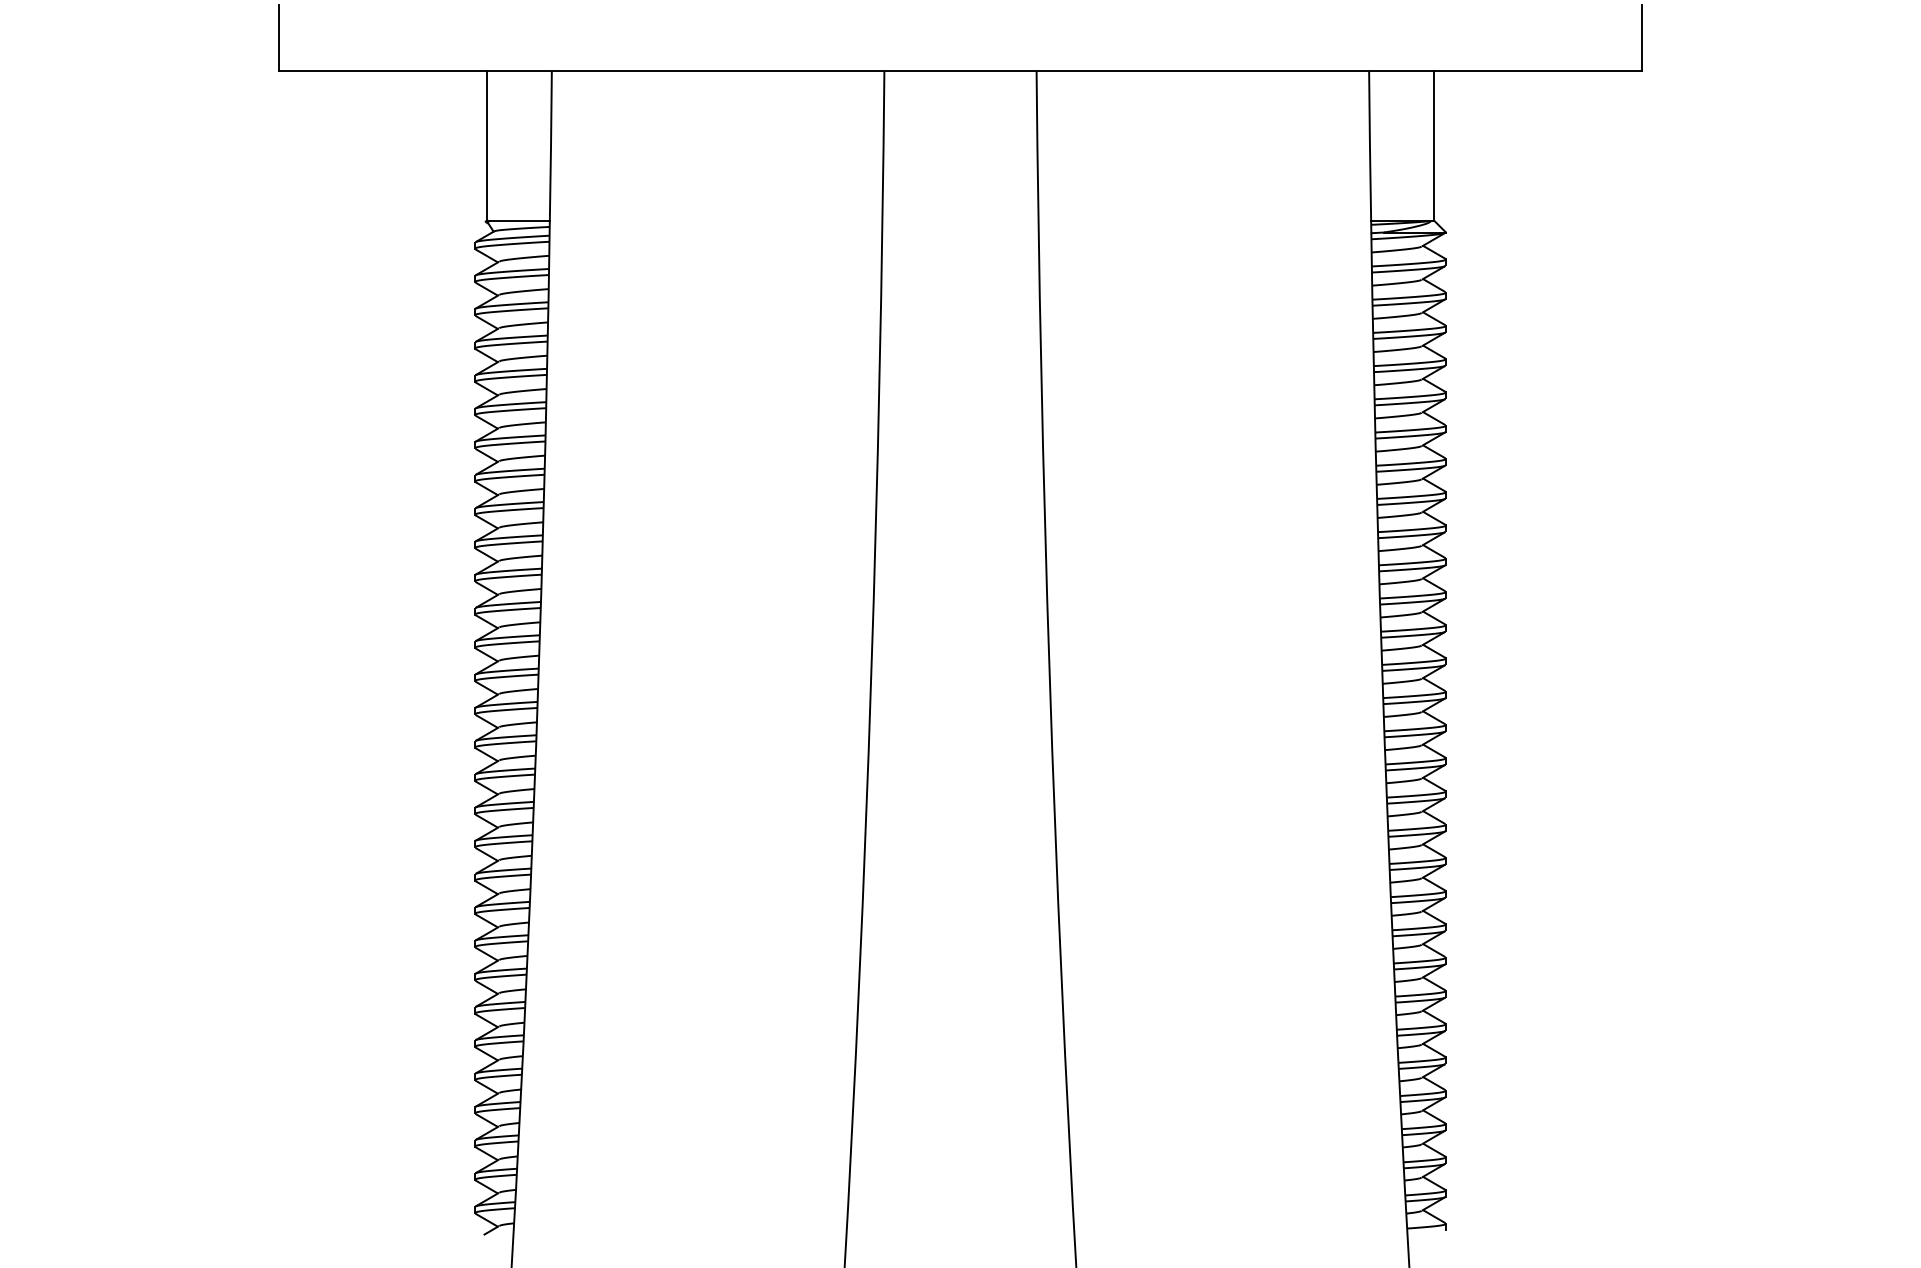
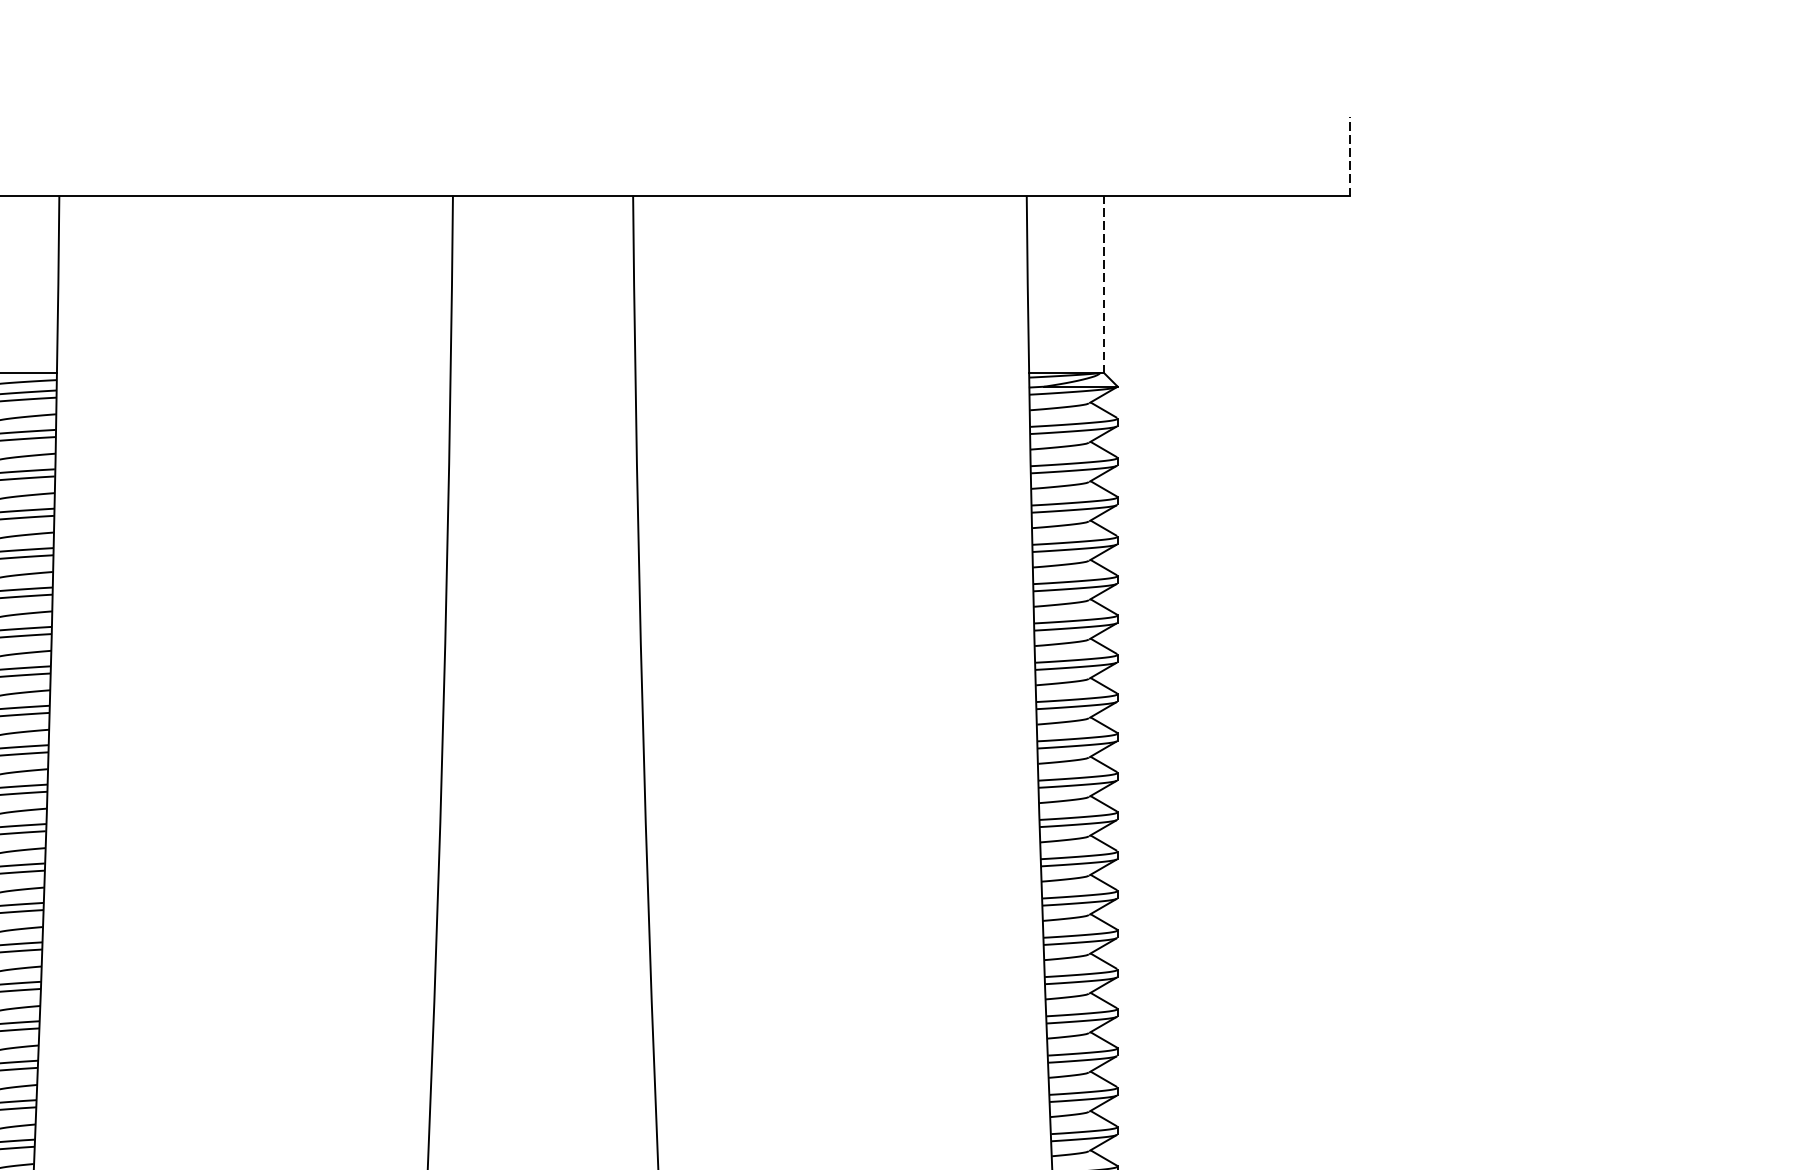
line: (1642, 37) -> (1350, 155), solid -> dashed
line: (1434, 146) -> (1104, 284), solid -> dashed

